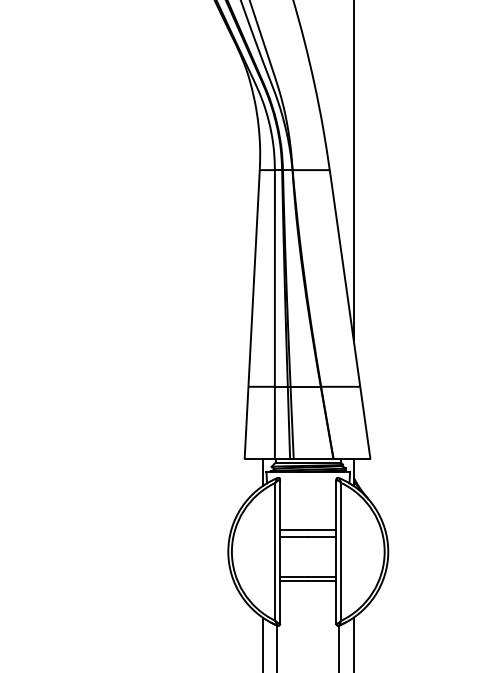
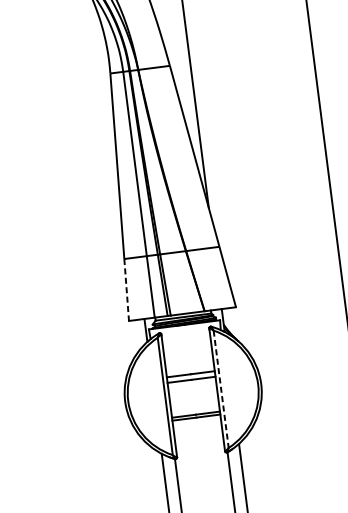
line: (246, 422) -> (126, 289), solid -> dashed
line: (341, 551) -> (221, 388), solid -> dashed

